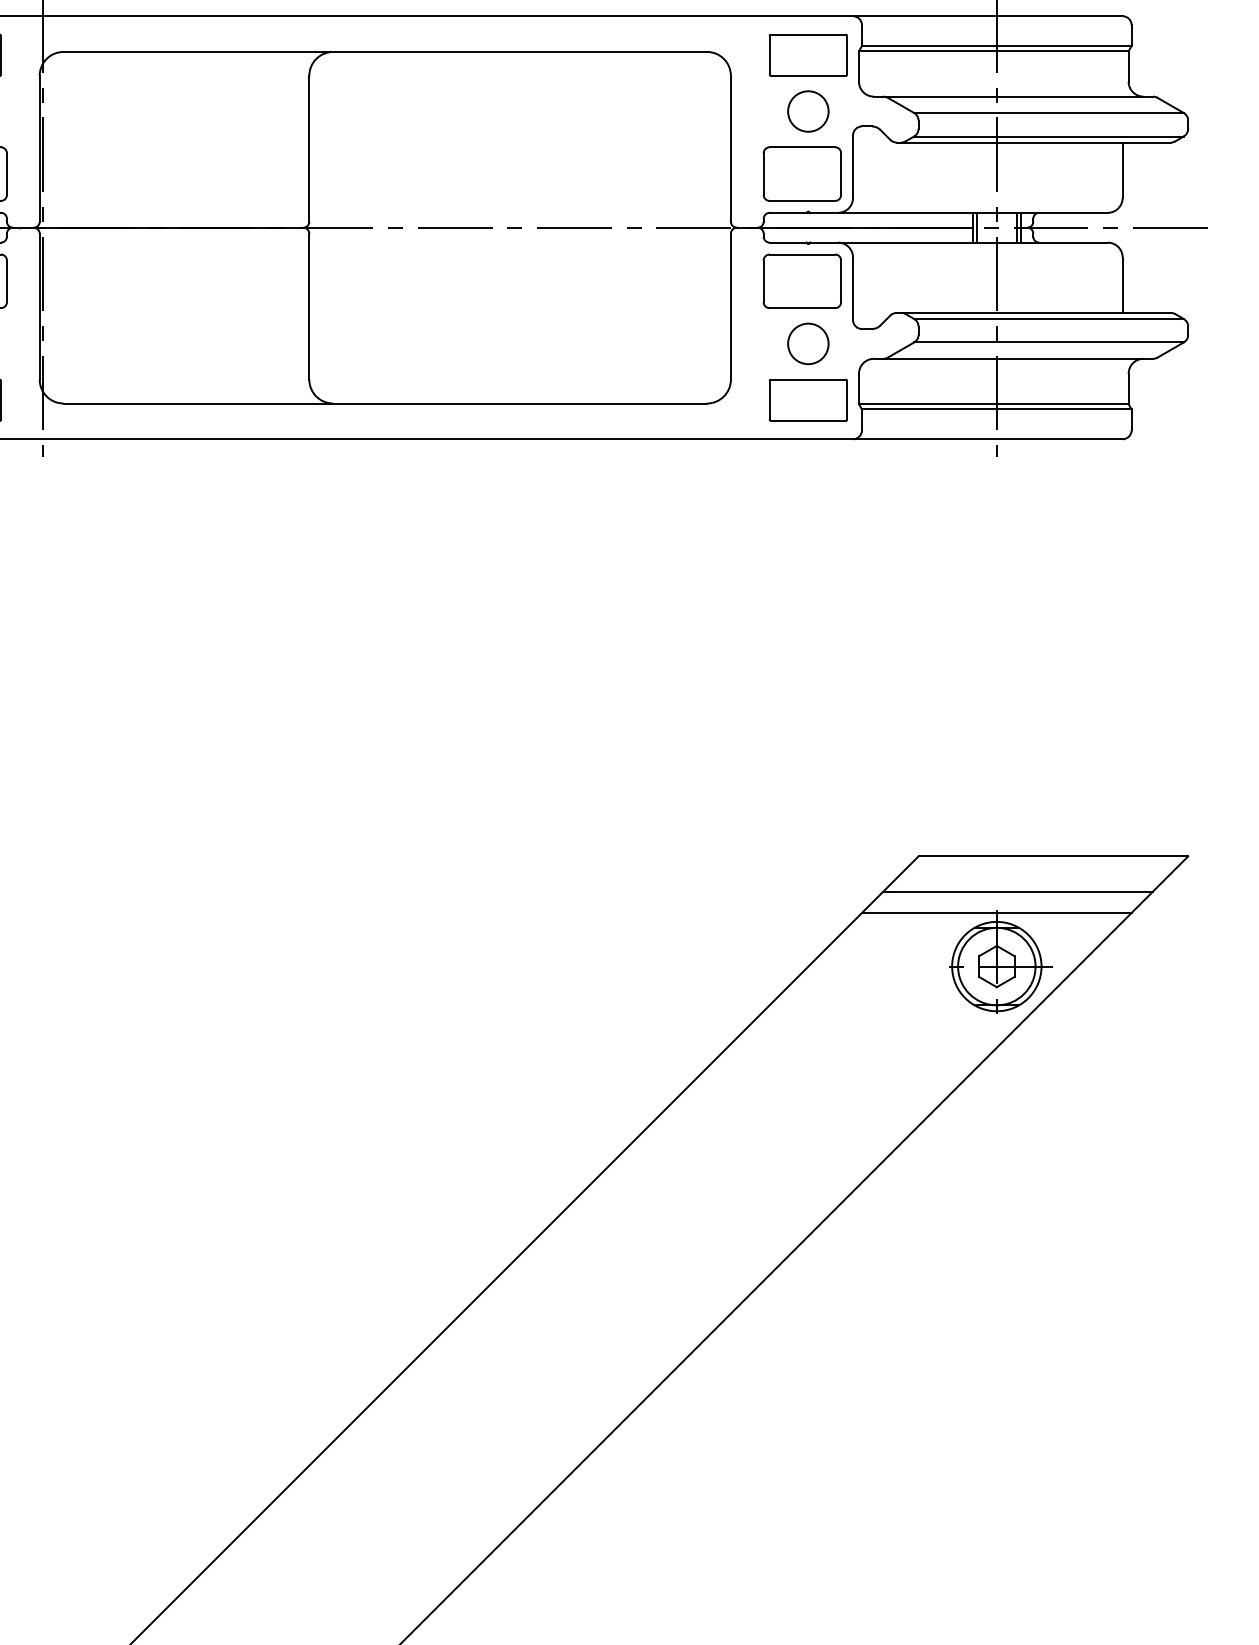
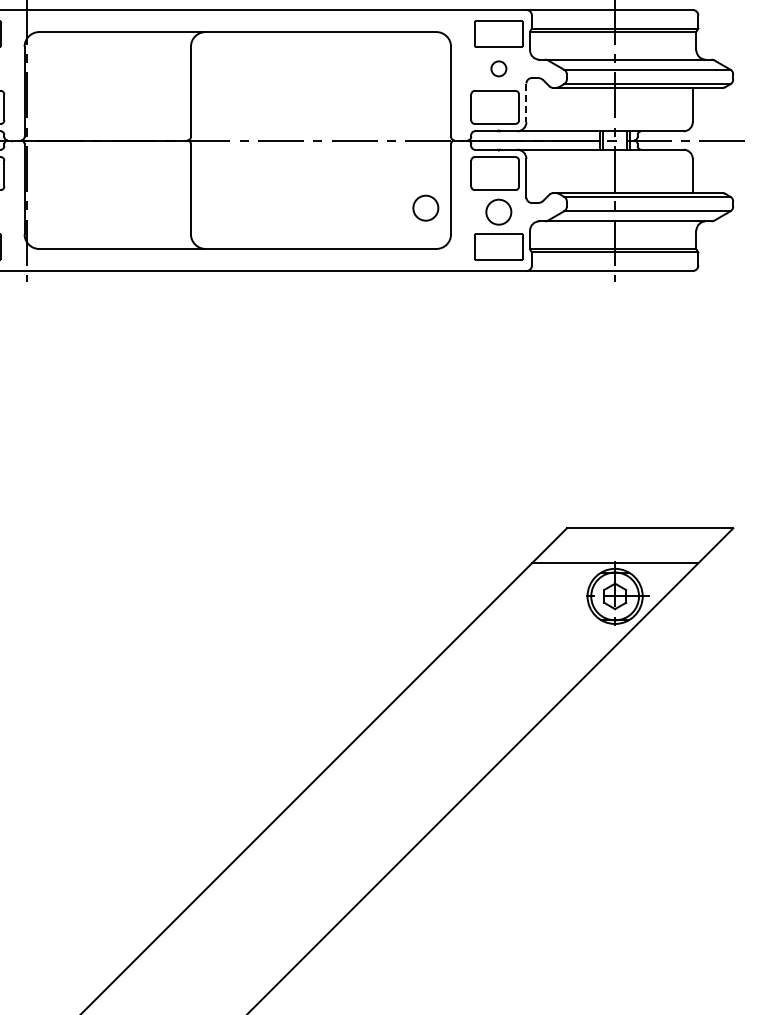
circle: (807, 111) -> (498, 68), size x0.6
line: (853, 167) -> (526, 103), solid -> dashed
circle: (689, 336) -> (425, 207), added
line: (1018, 892) -> (628, 550), removed

